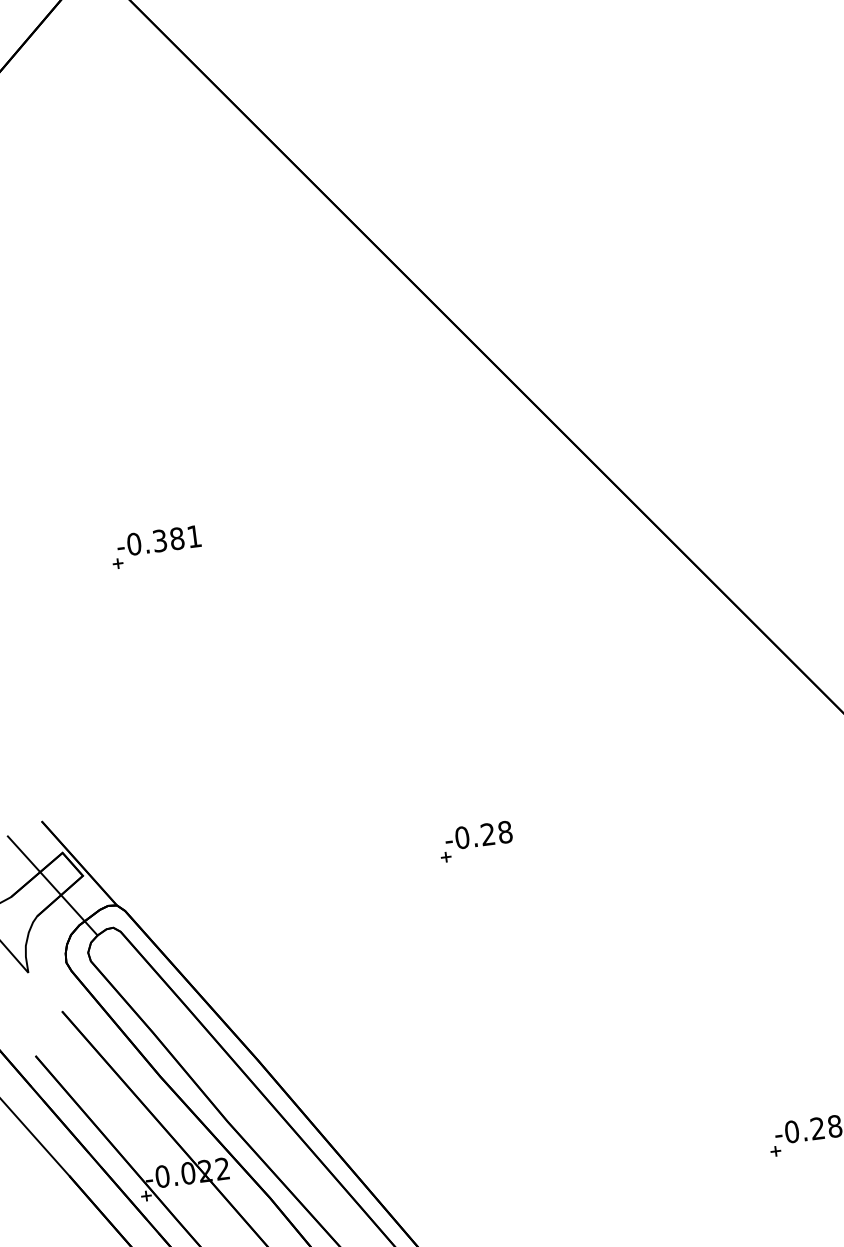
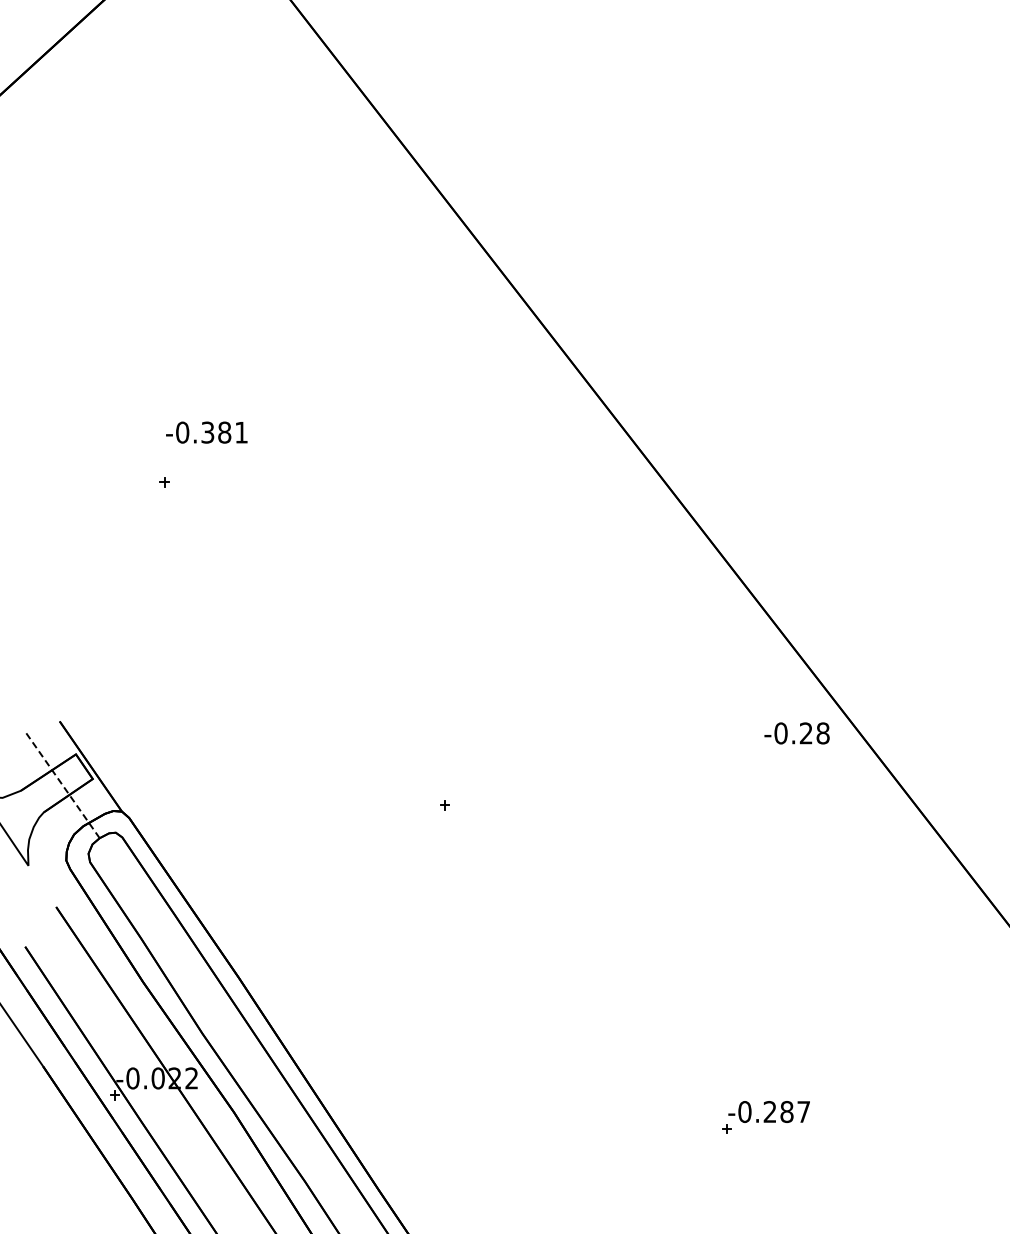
text: (158, 540) -> (206, 432), moved
text: (478, 835) -> (796, 733), moved
line: (52, 886) -> (62, 785), solid -> dashed

